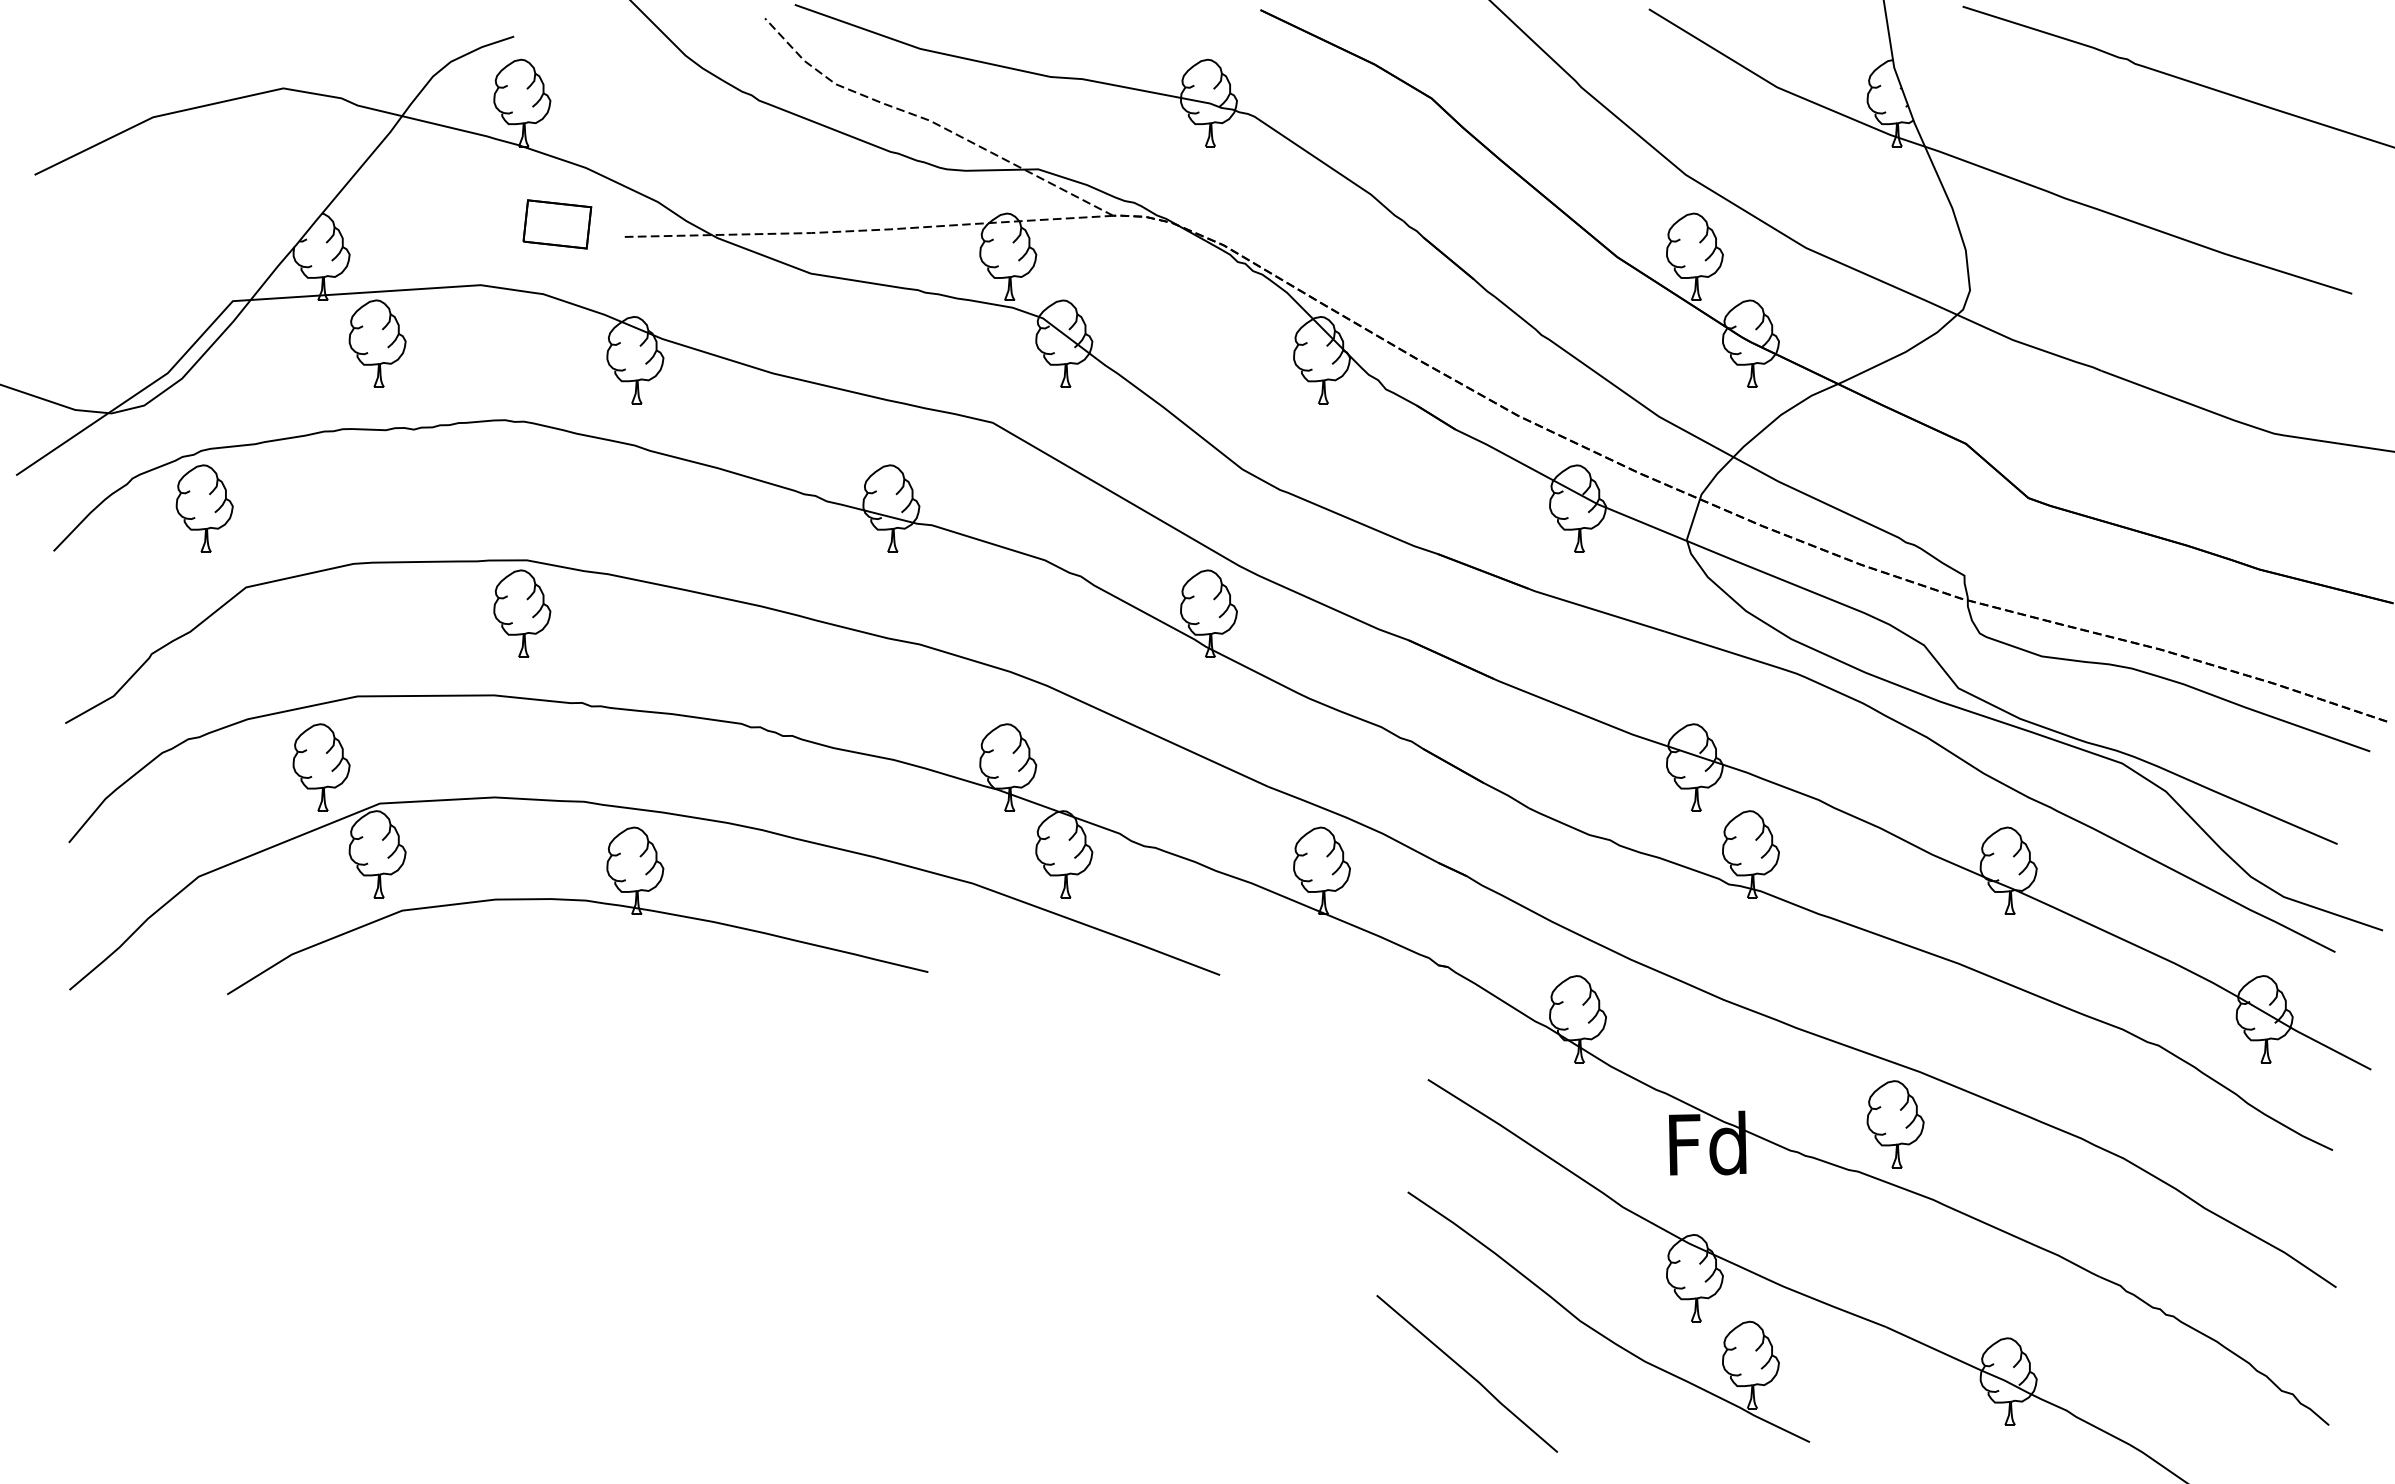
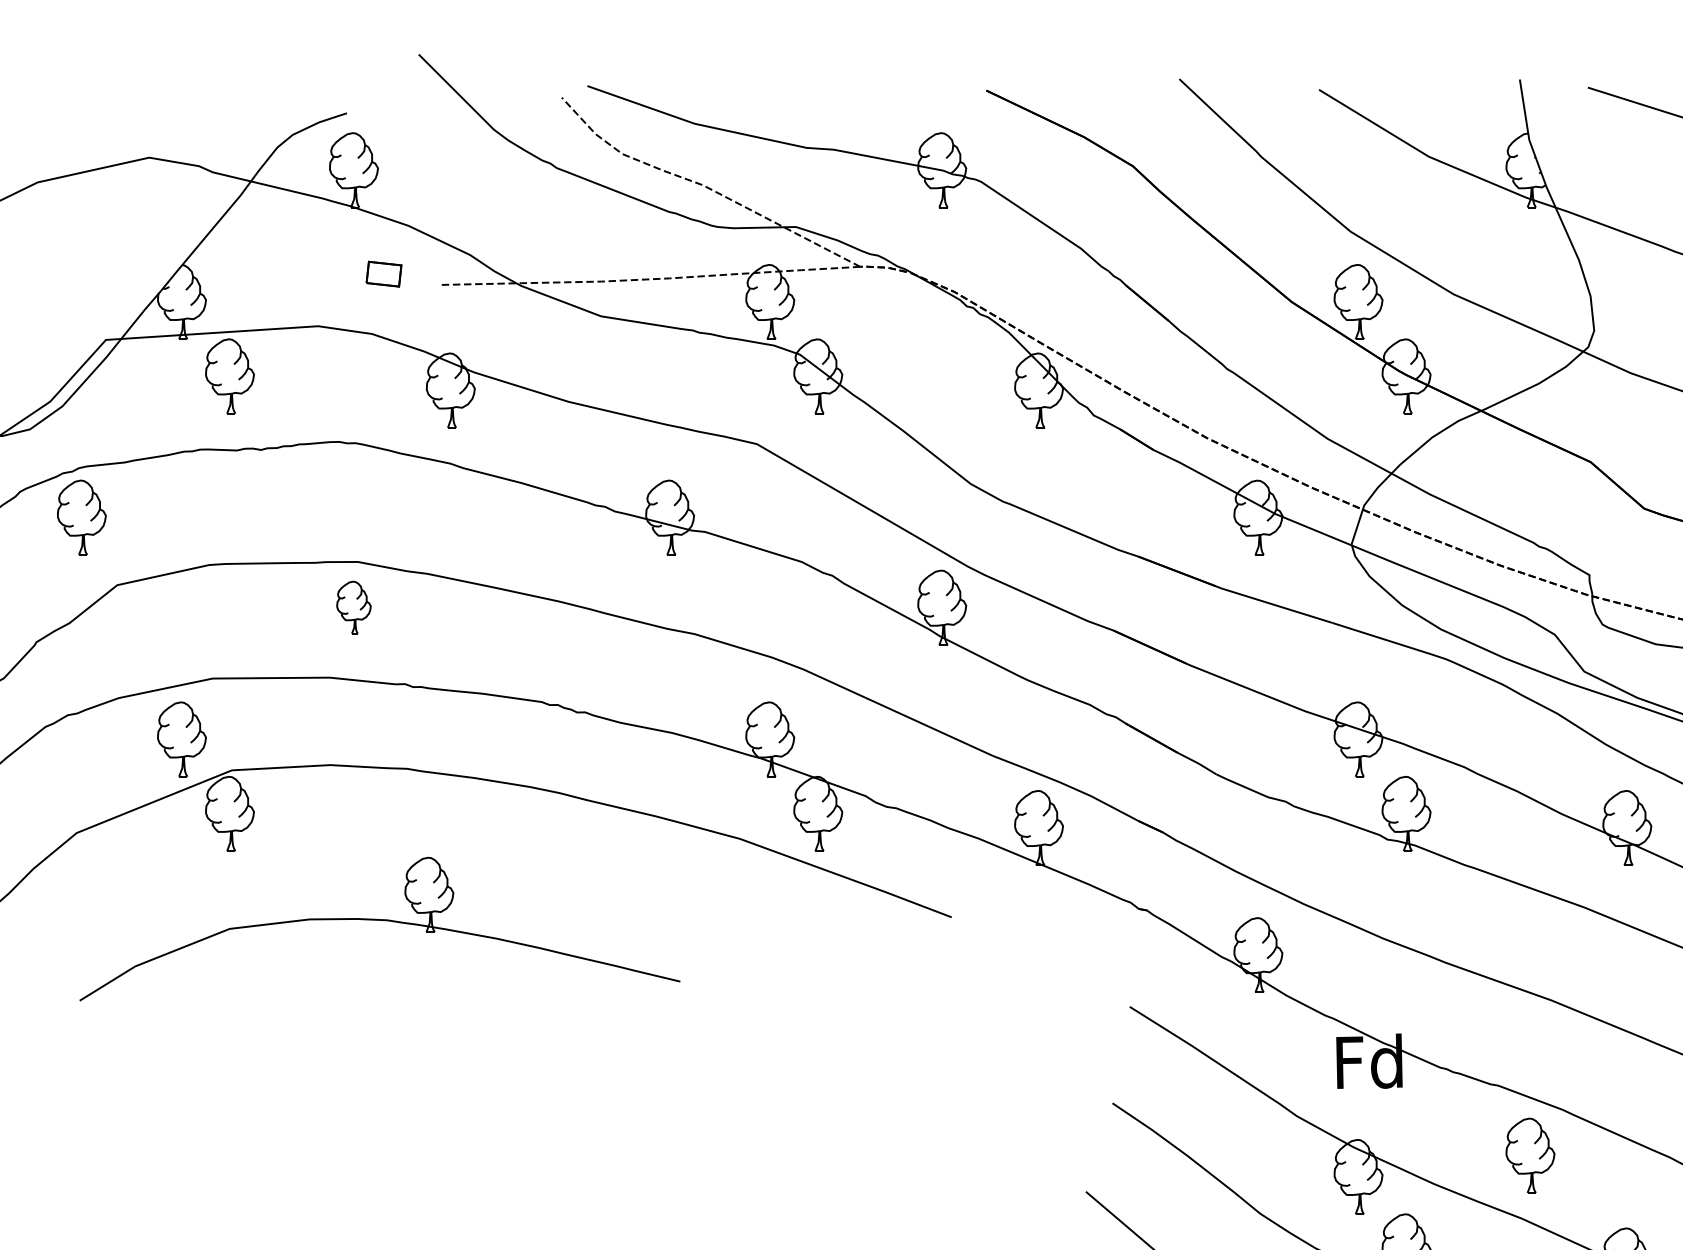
part: (557, 224) -> (384, 274), size x0.6
part: (522, 613) -> (354, 607), size x0.7
part: (577, 901) -> (379, 921), moved
part: (1895, 1124) -> (1530, 1155), moved

